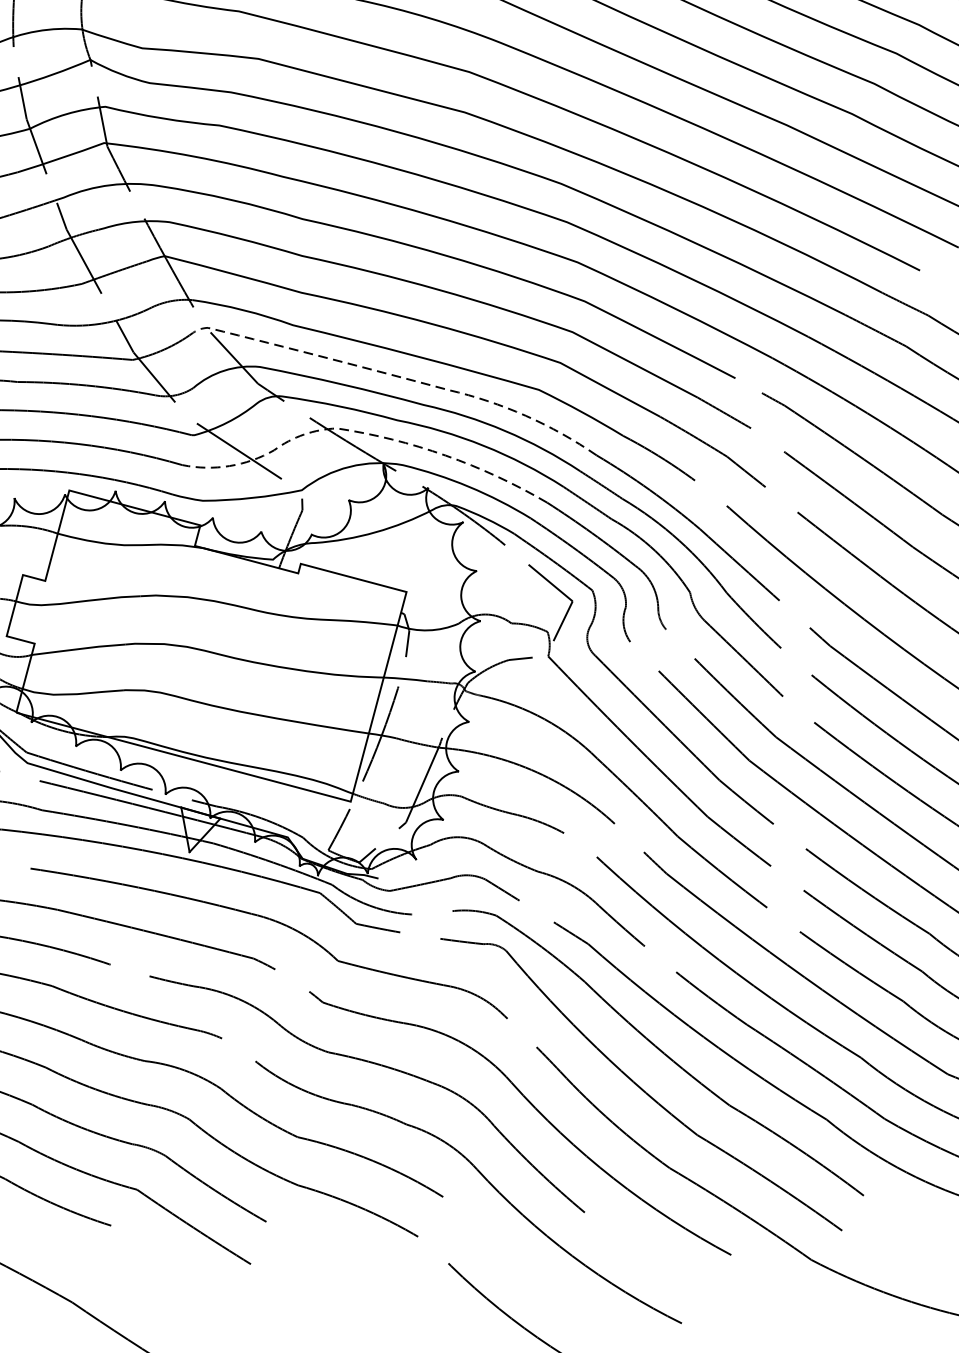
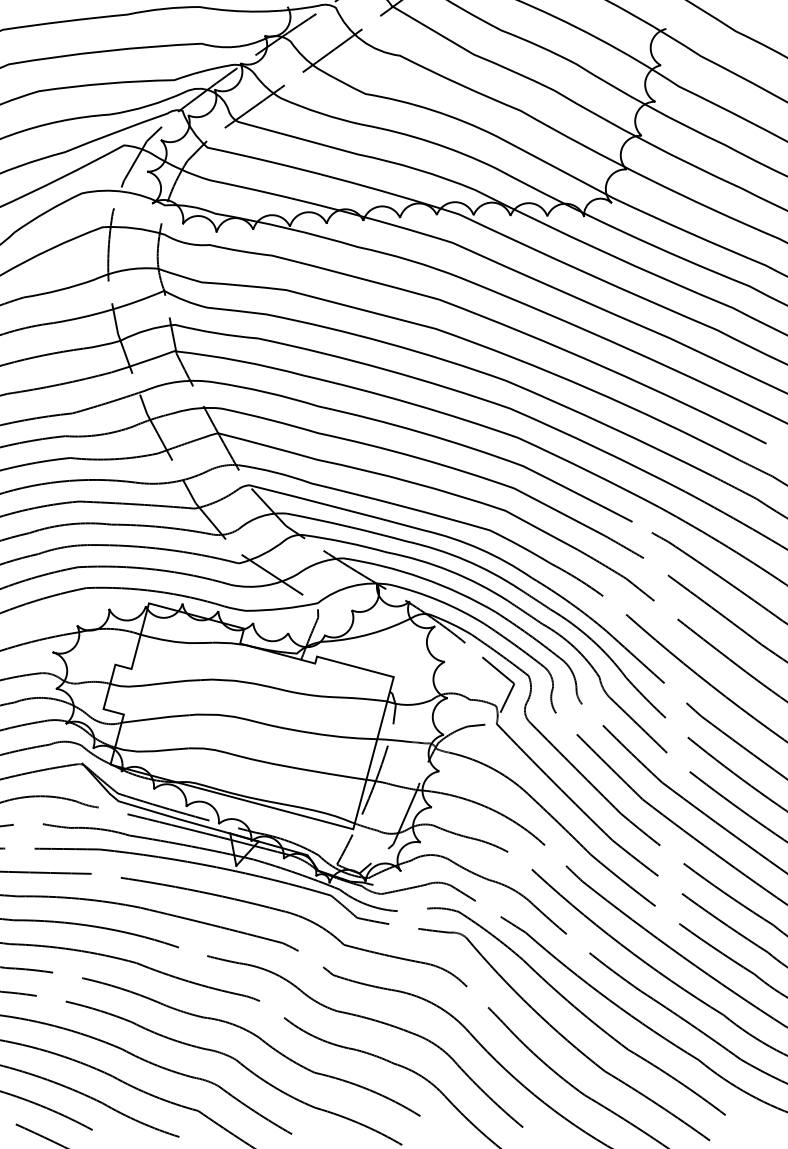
line: (399, 376) -> (388, 520), dashed -> solid
line: (356, 431) -> (357, 560), dashed -> solid

